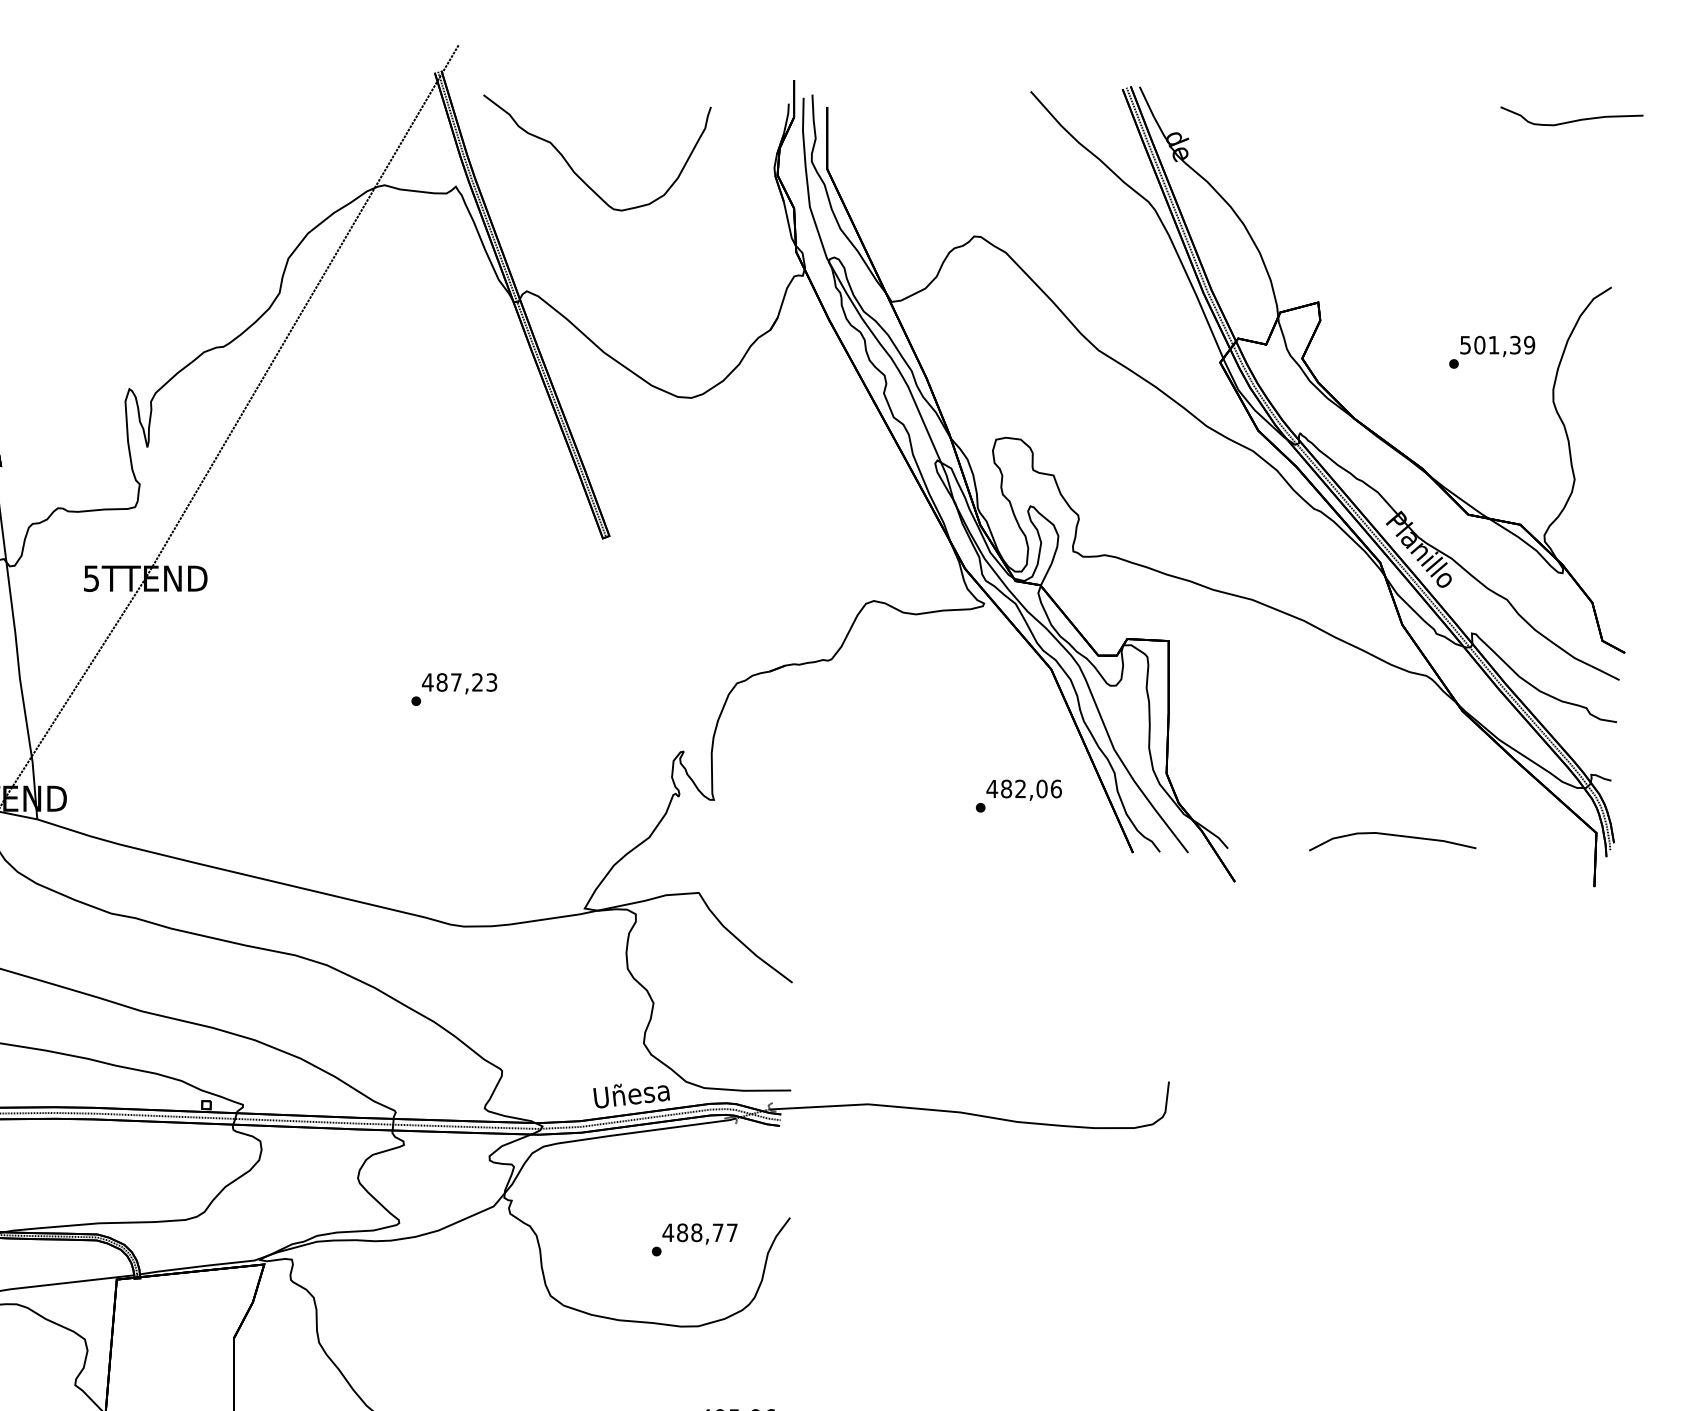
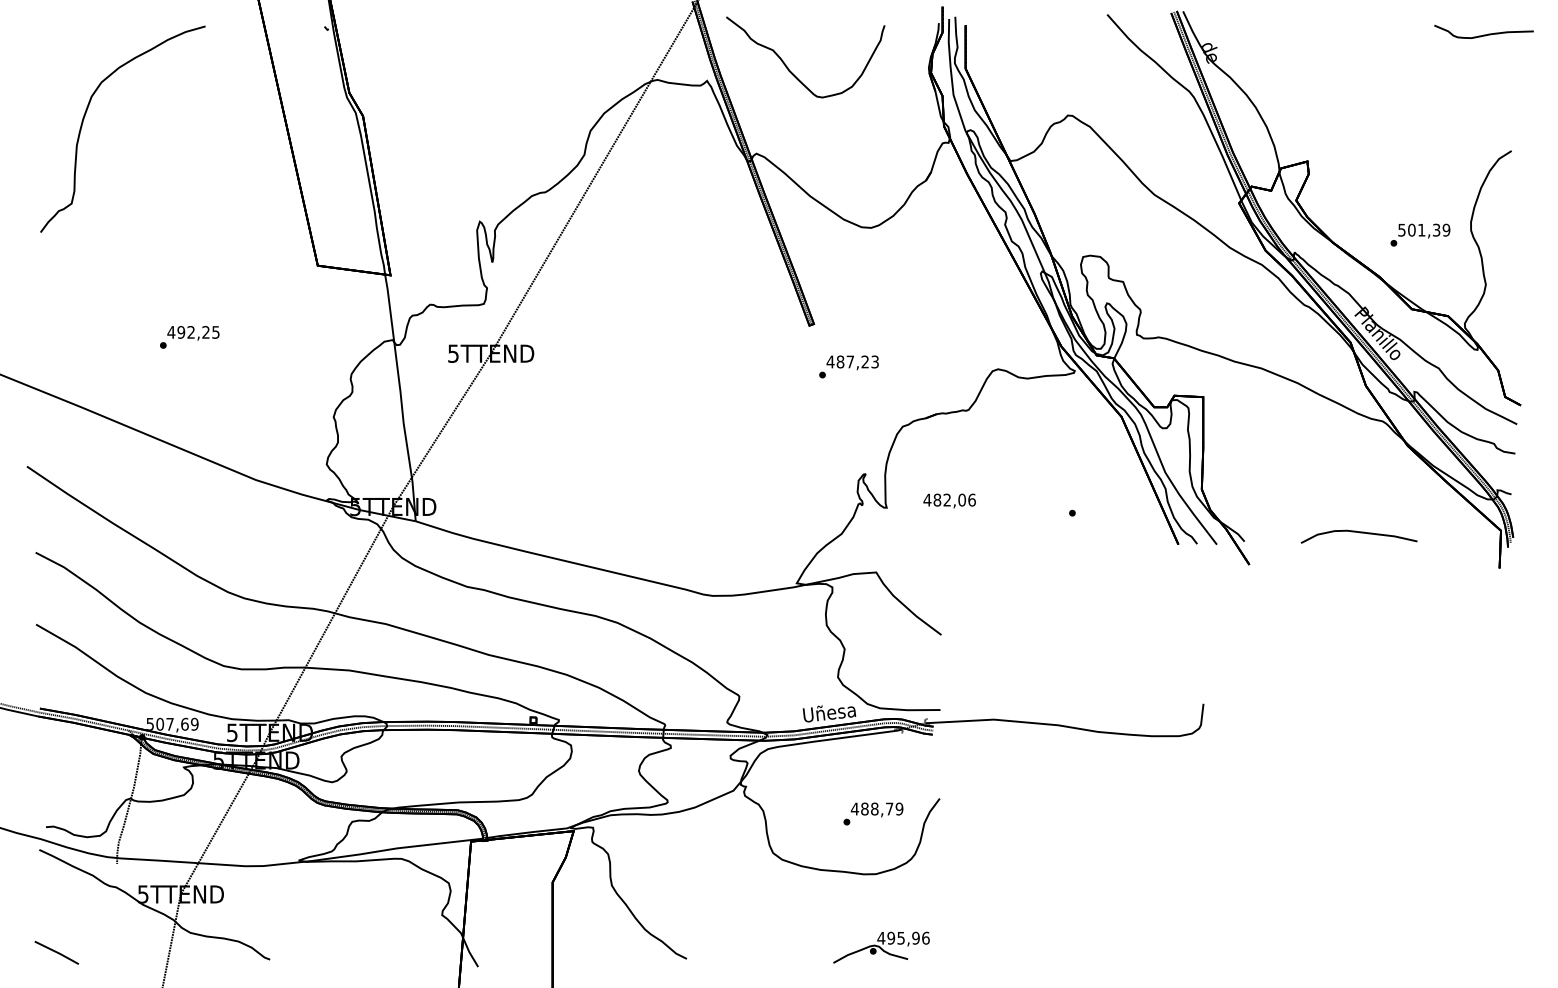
text: (1492, 351) -> (1420, 234), moved
text: (453, 688) -> (848, 366), moved
text: (1023, 789) -> (949, 500), moved
text: (732, 1231) -> (899, 808), 488,77 -> 488,79

